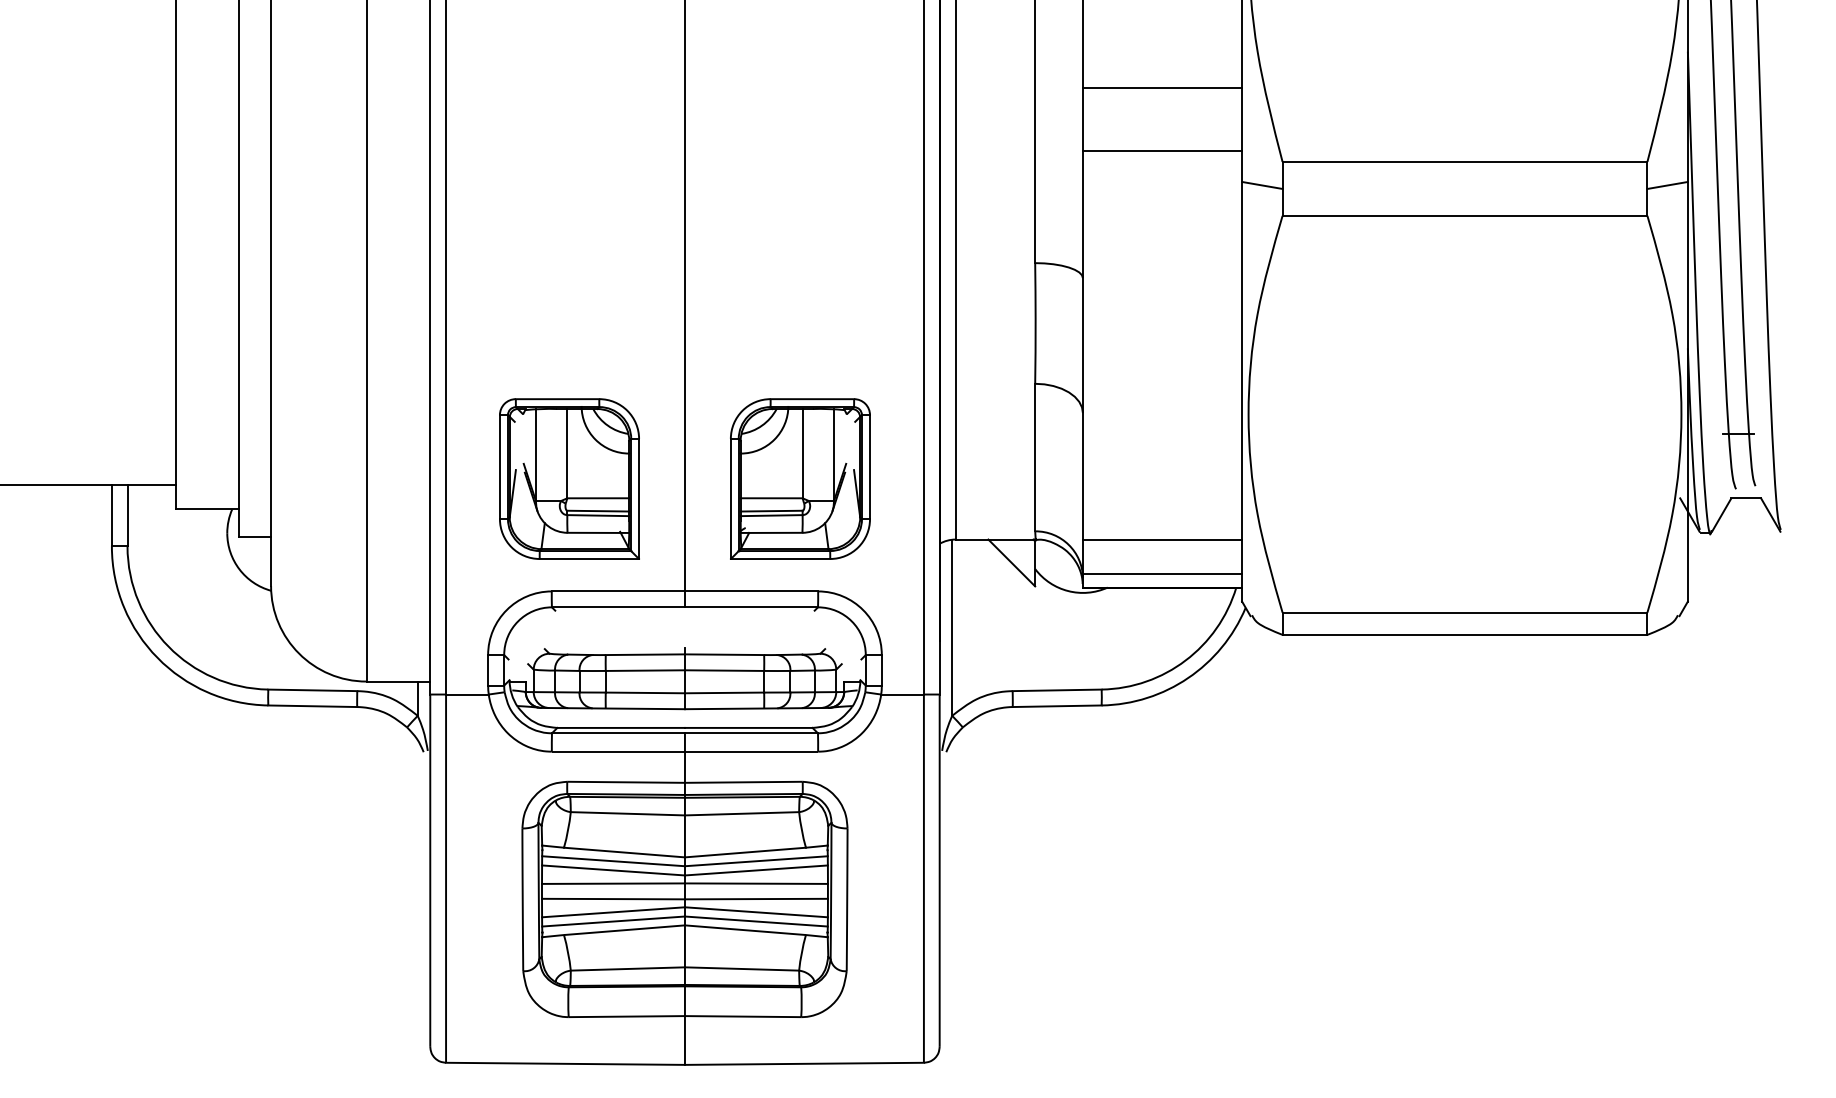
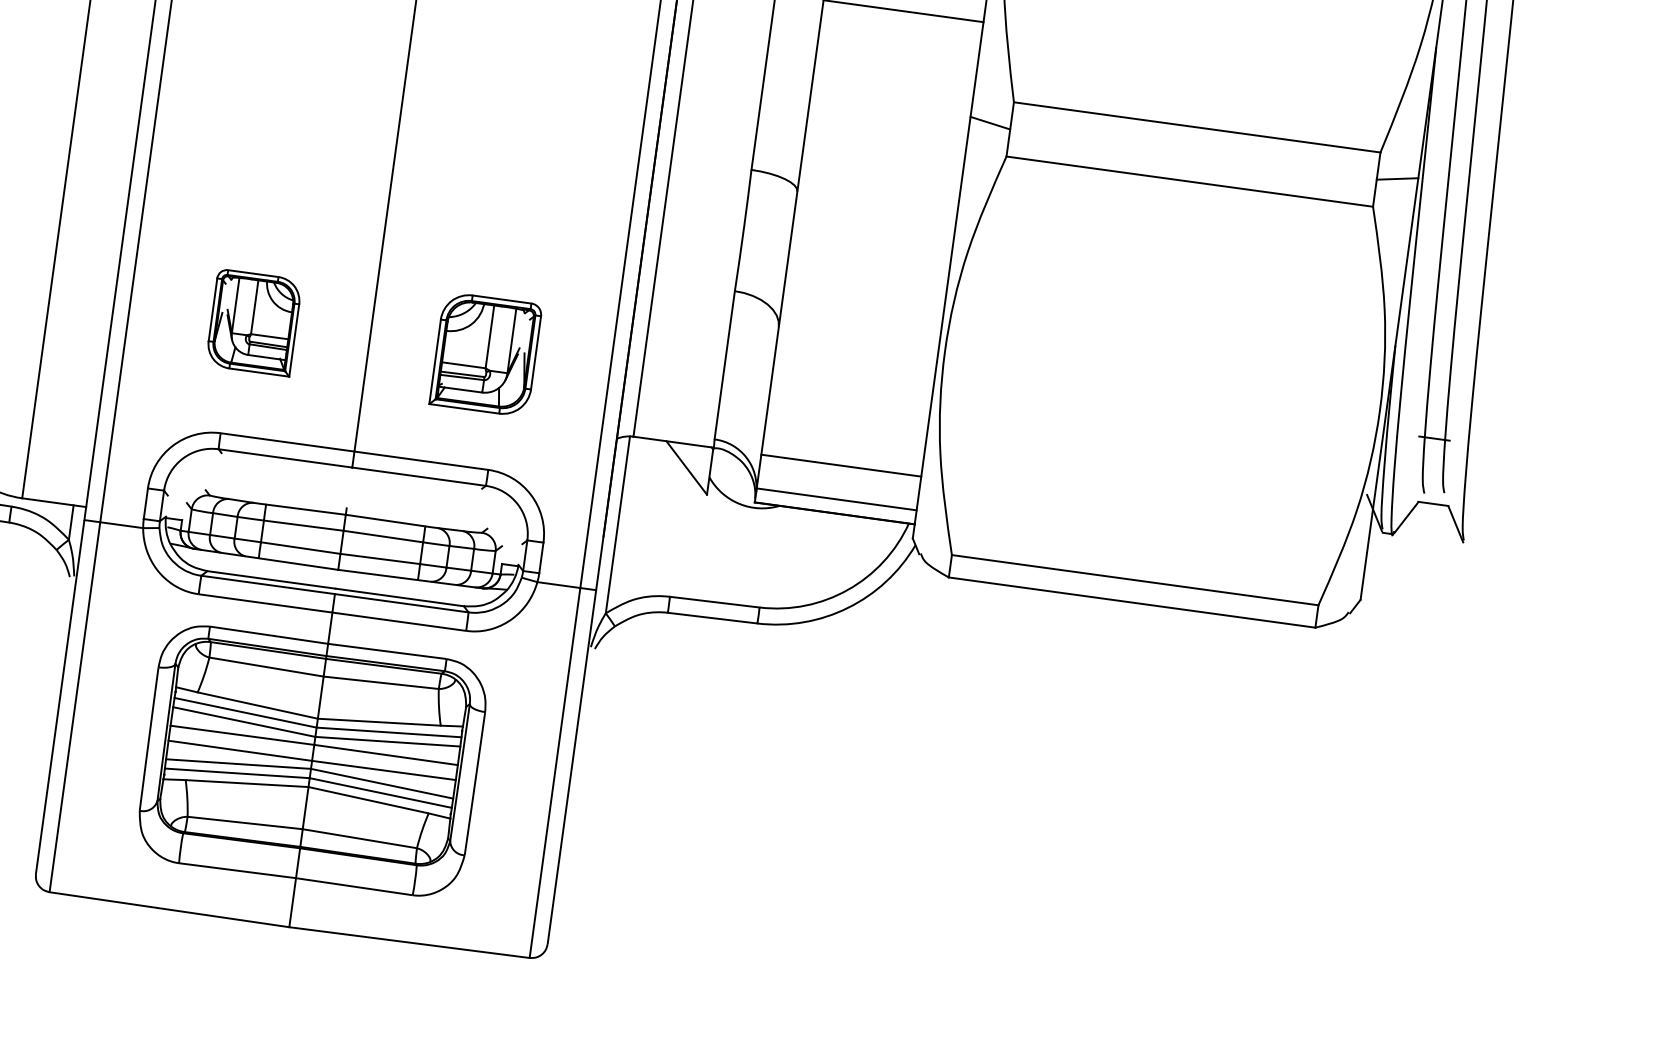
line: (1162, 151) -> (894, 75), removed
part: (569, 478) -> (254, 322), size x0.6
part: (800, 478) -> (486, 354), size x0.7

